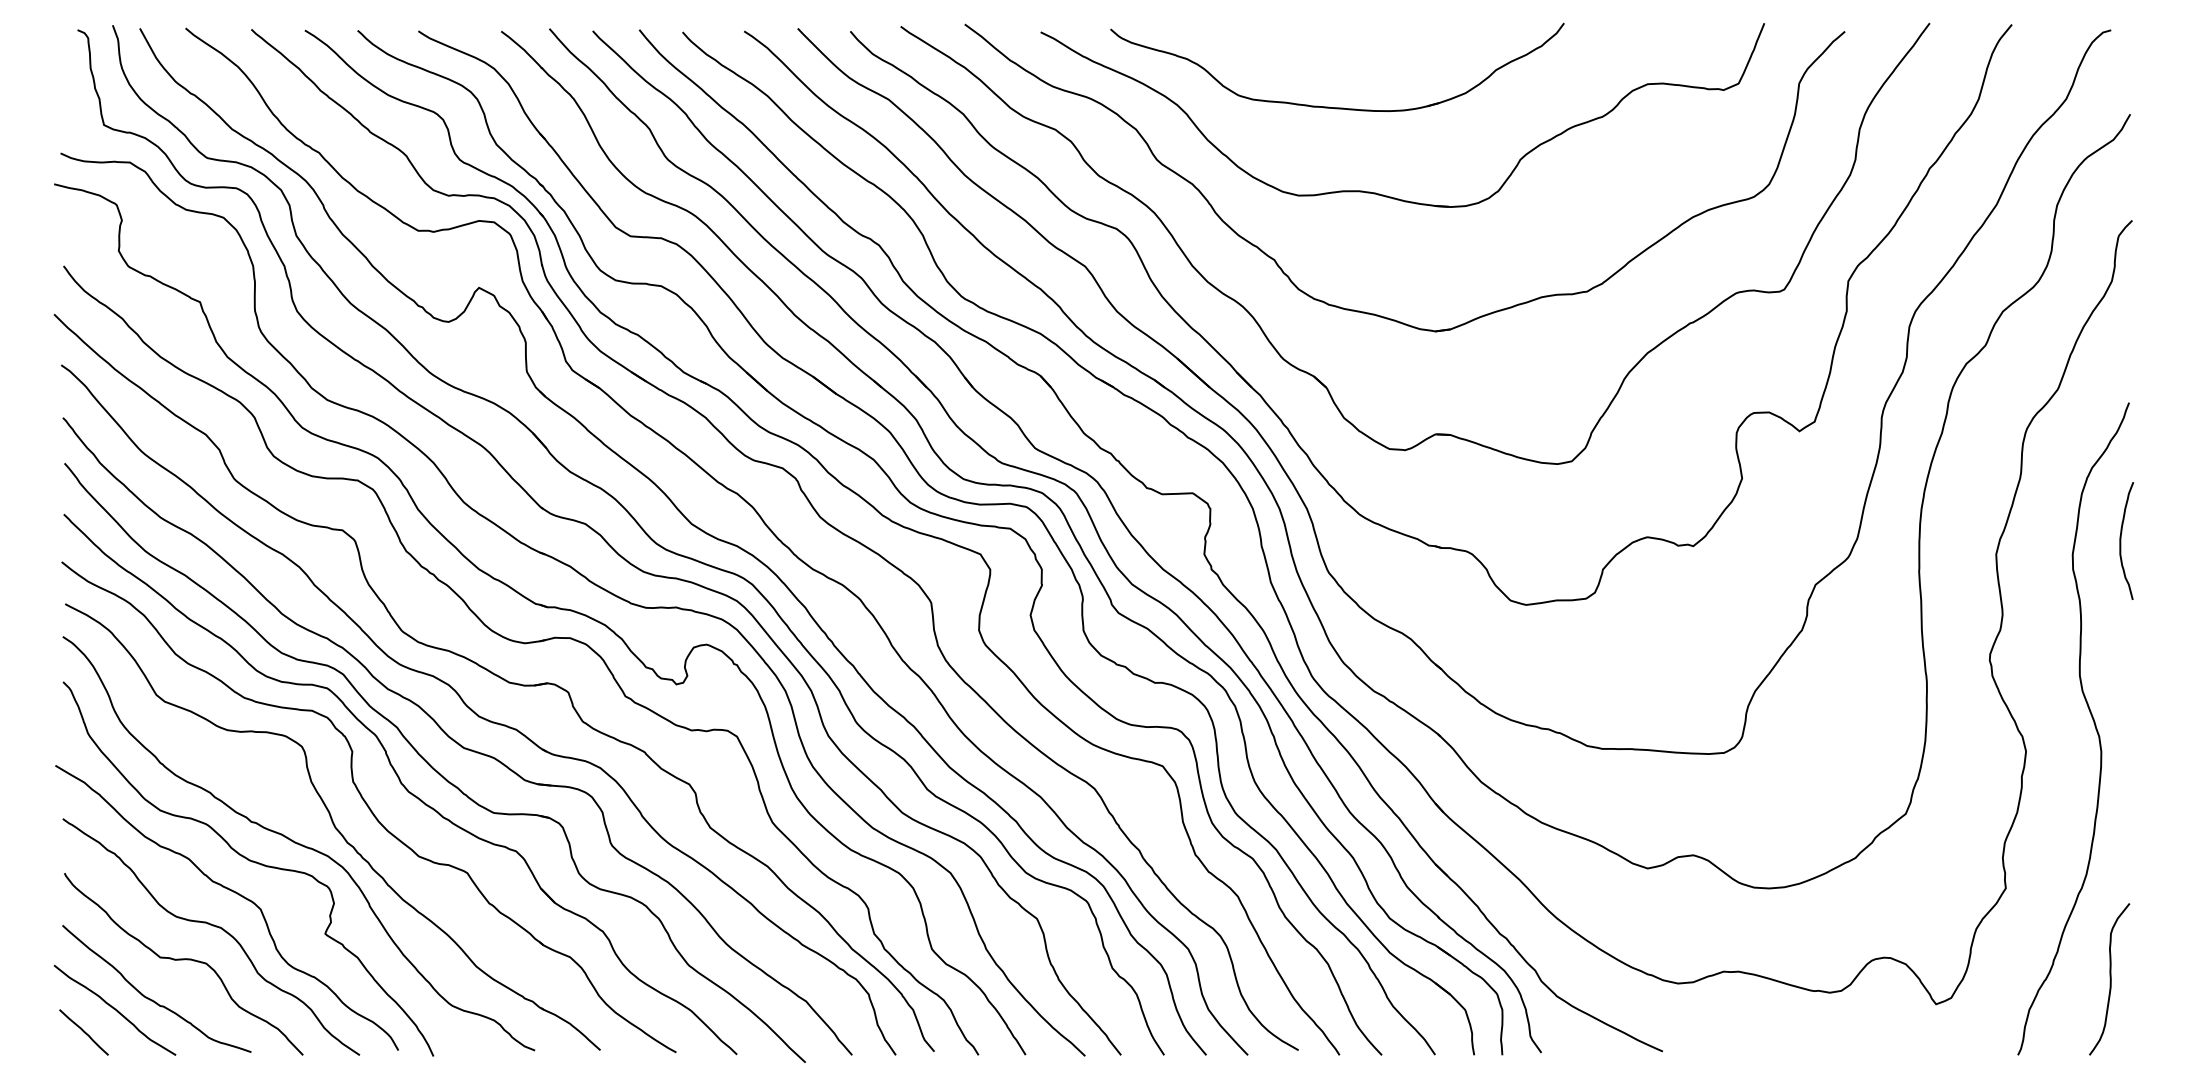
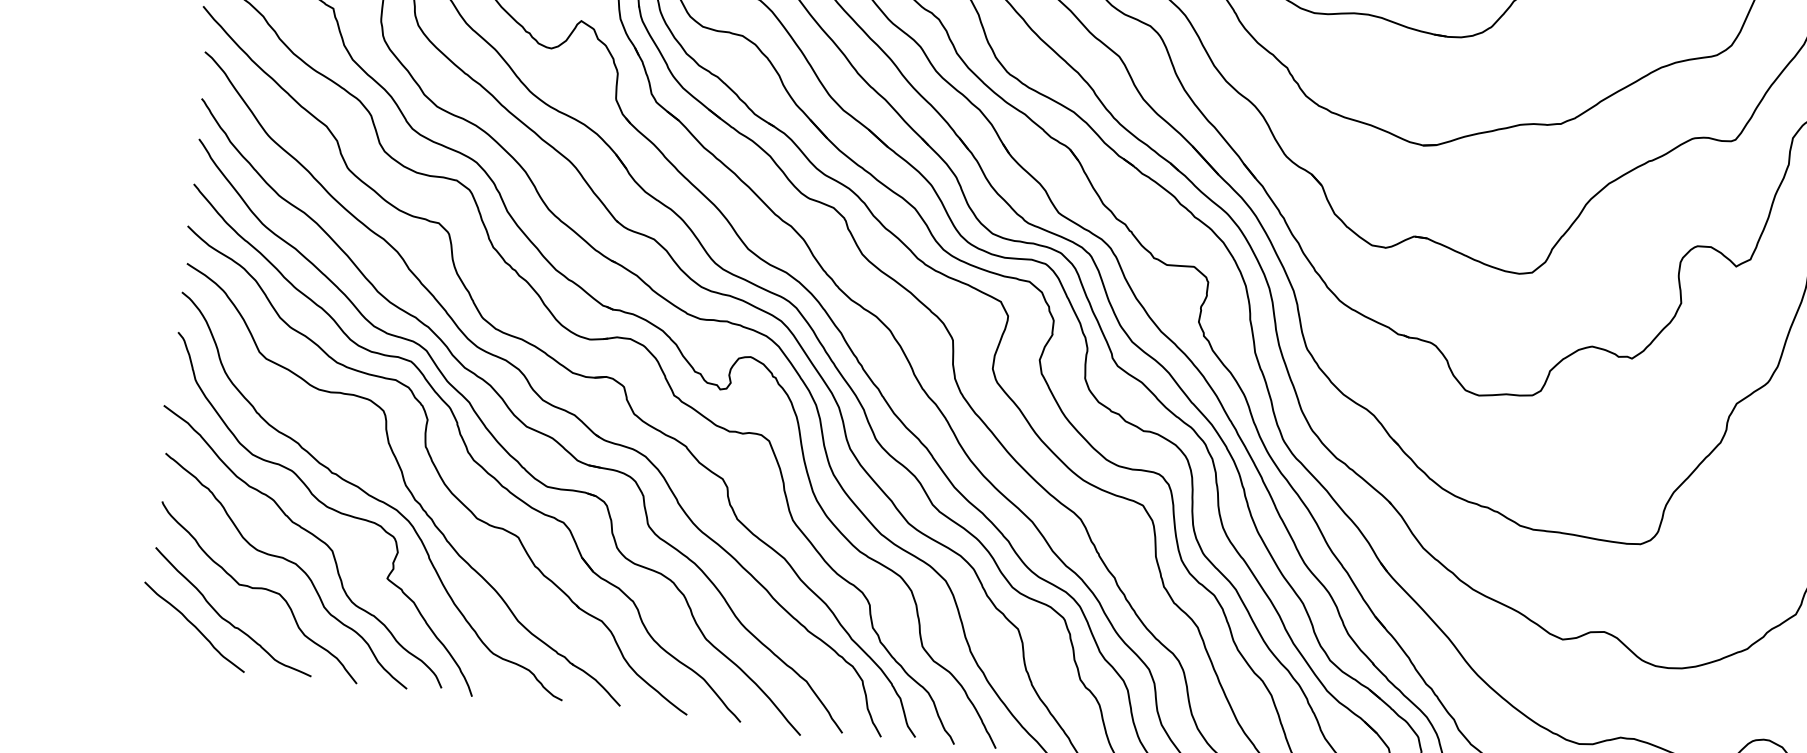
line: (83, 1032) -> (164, 644), removed

